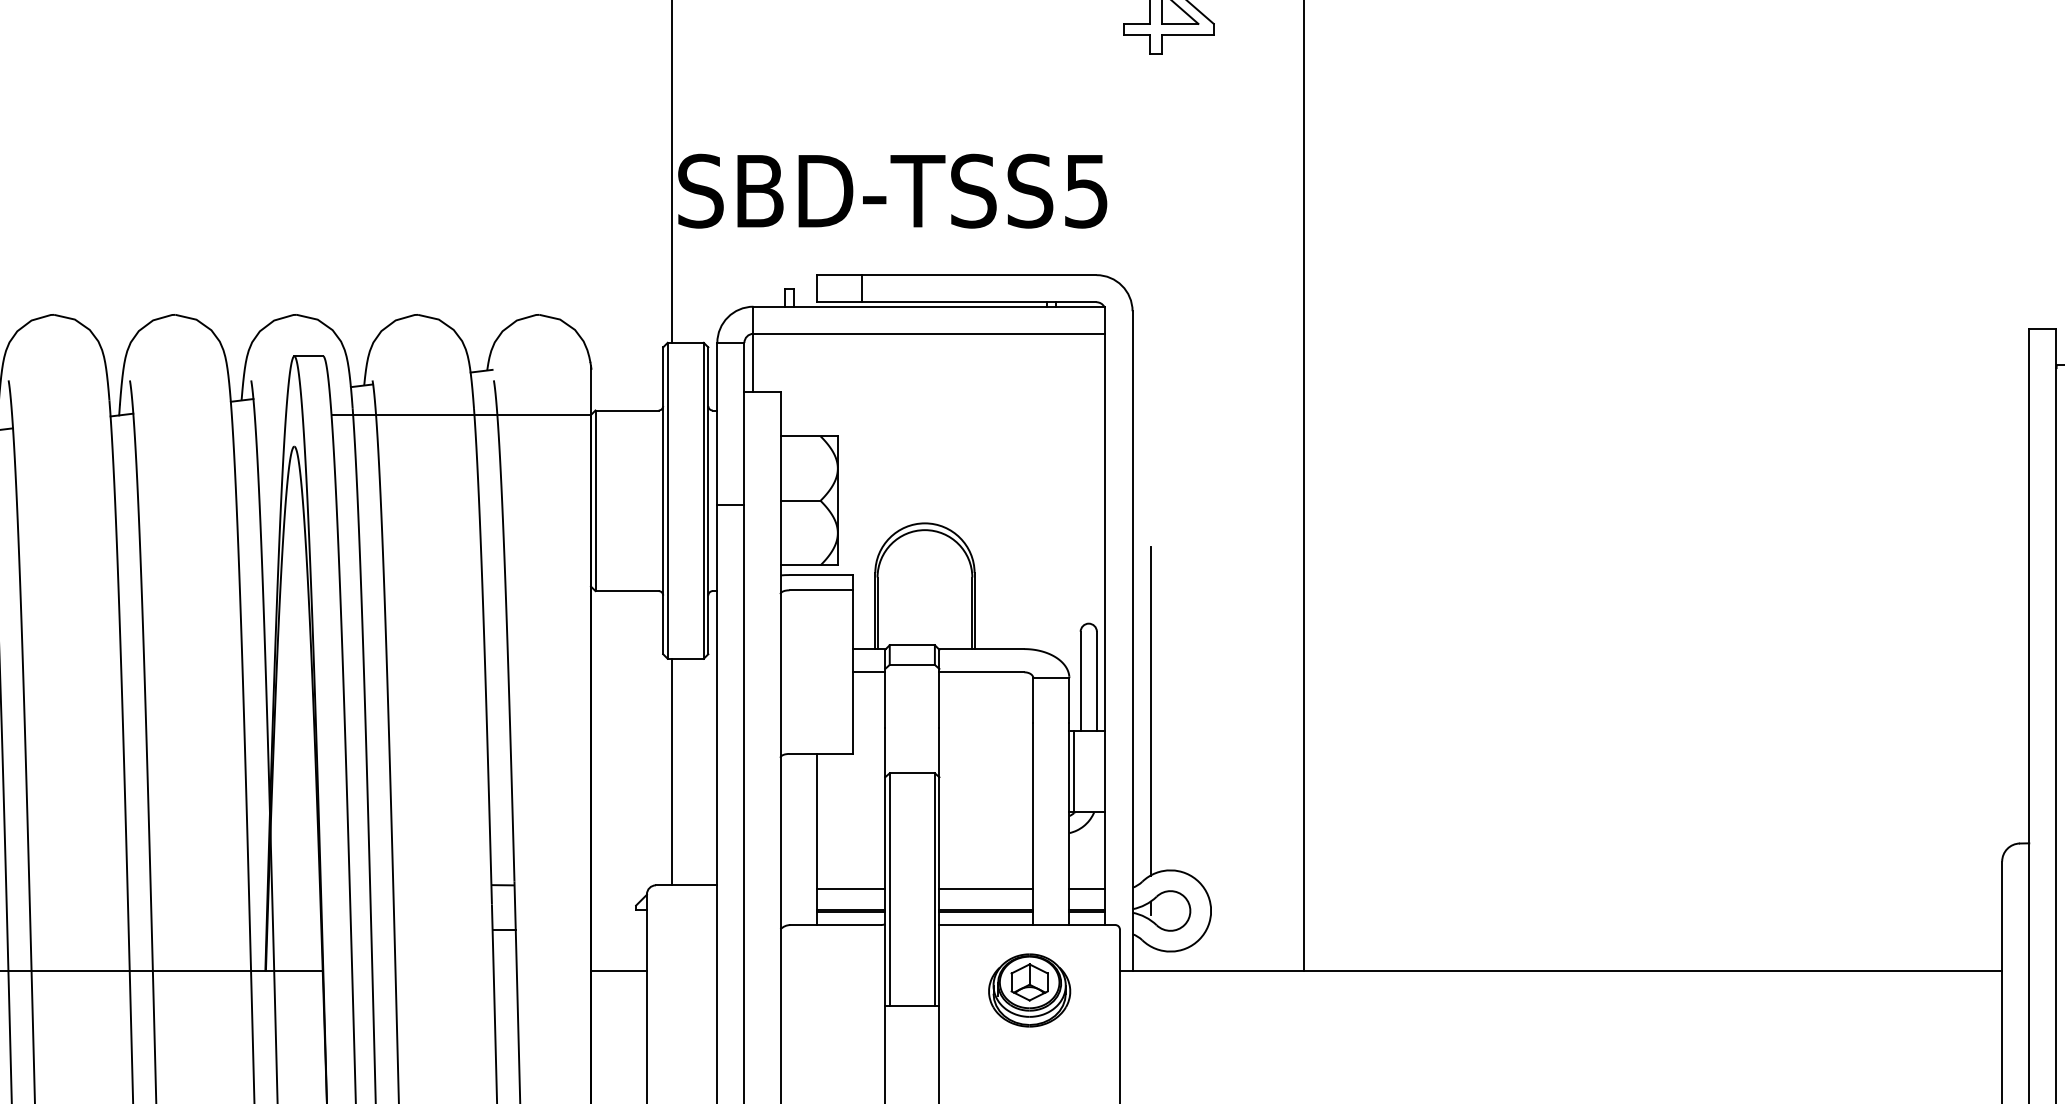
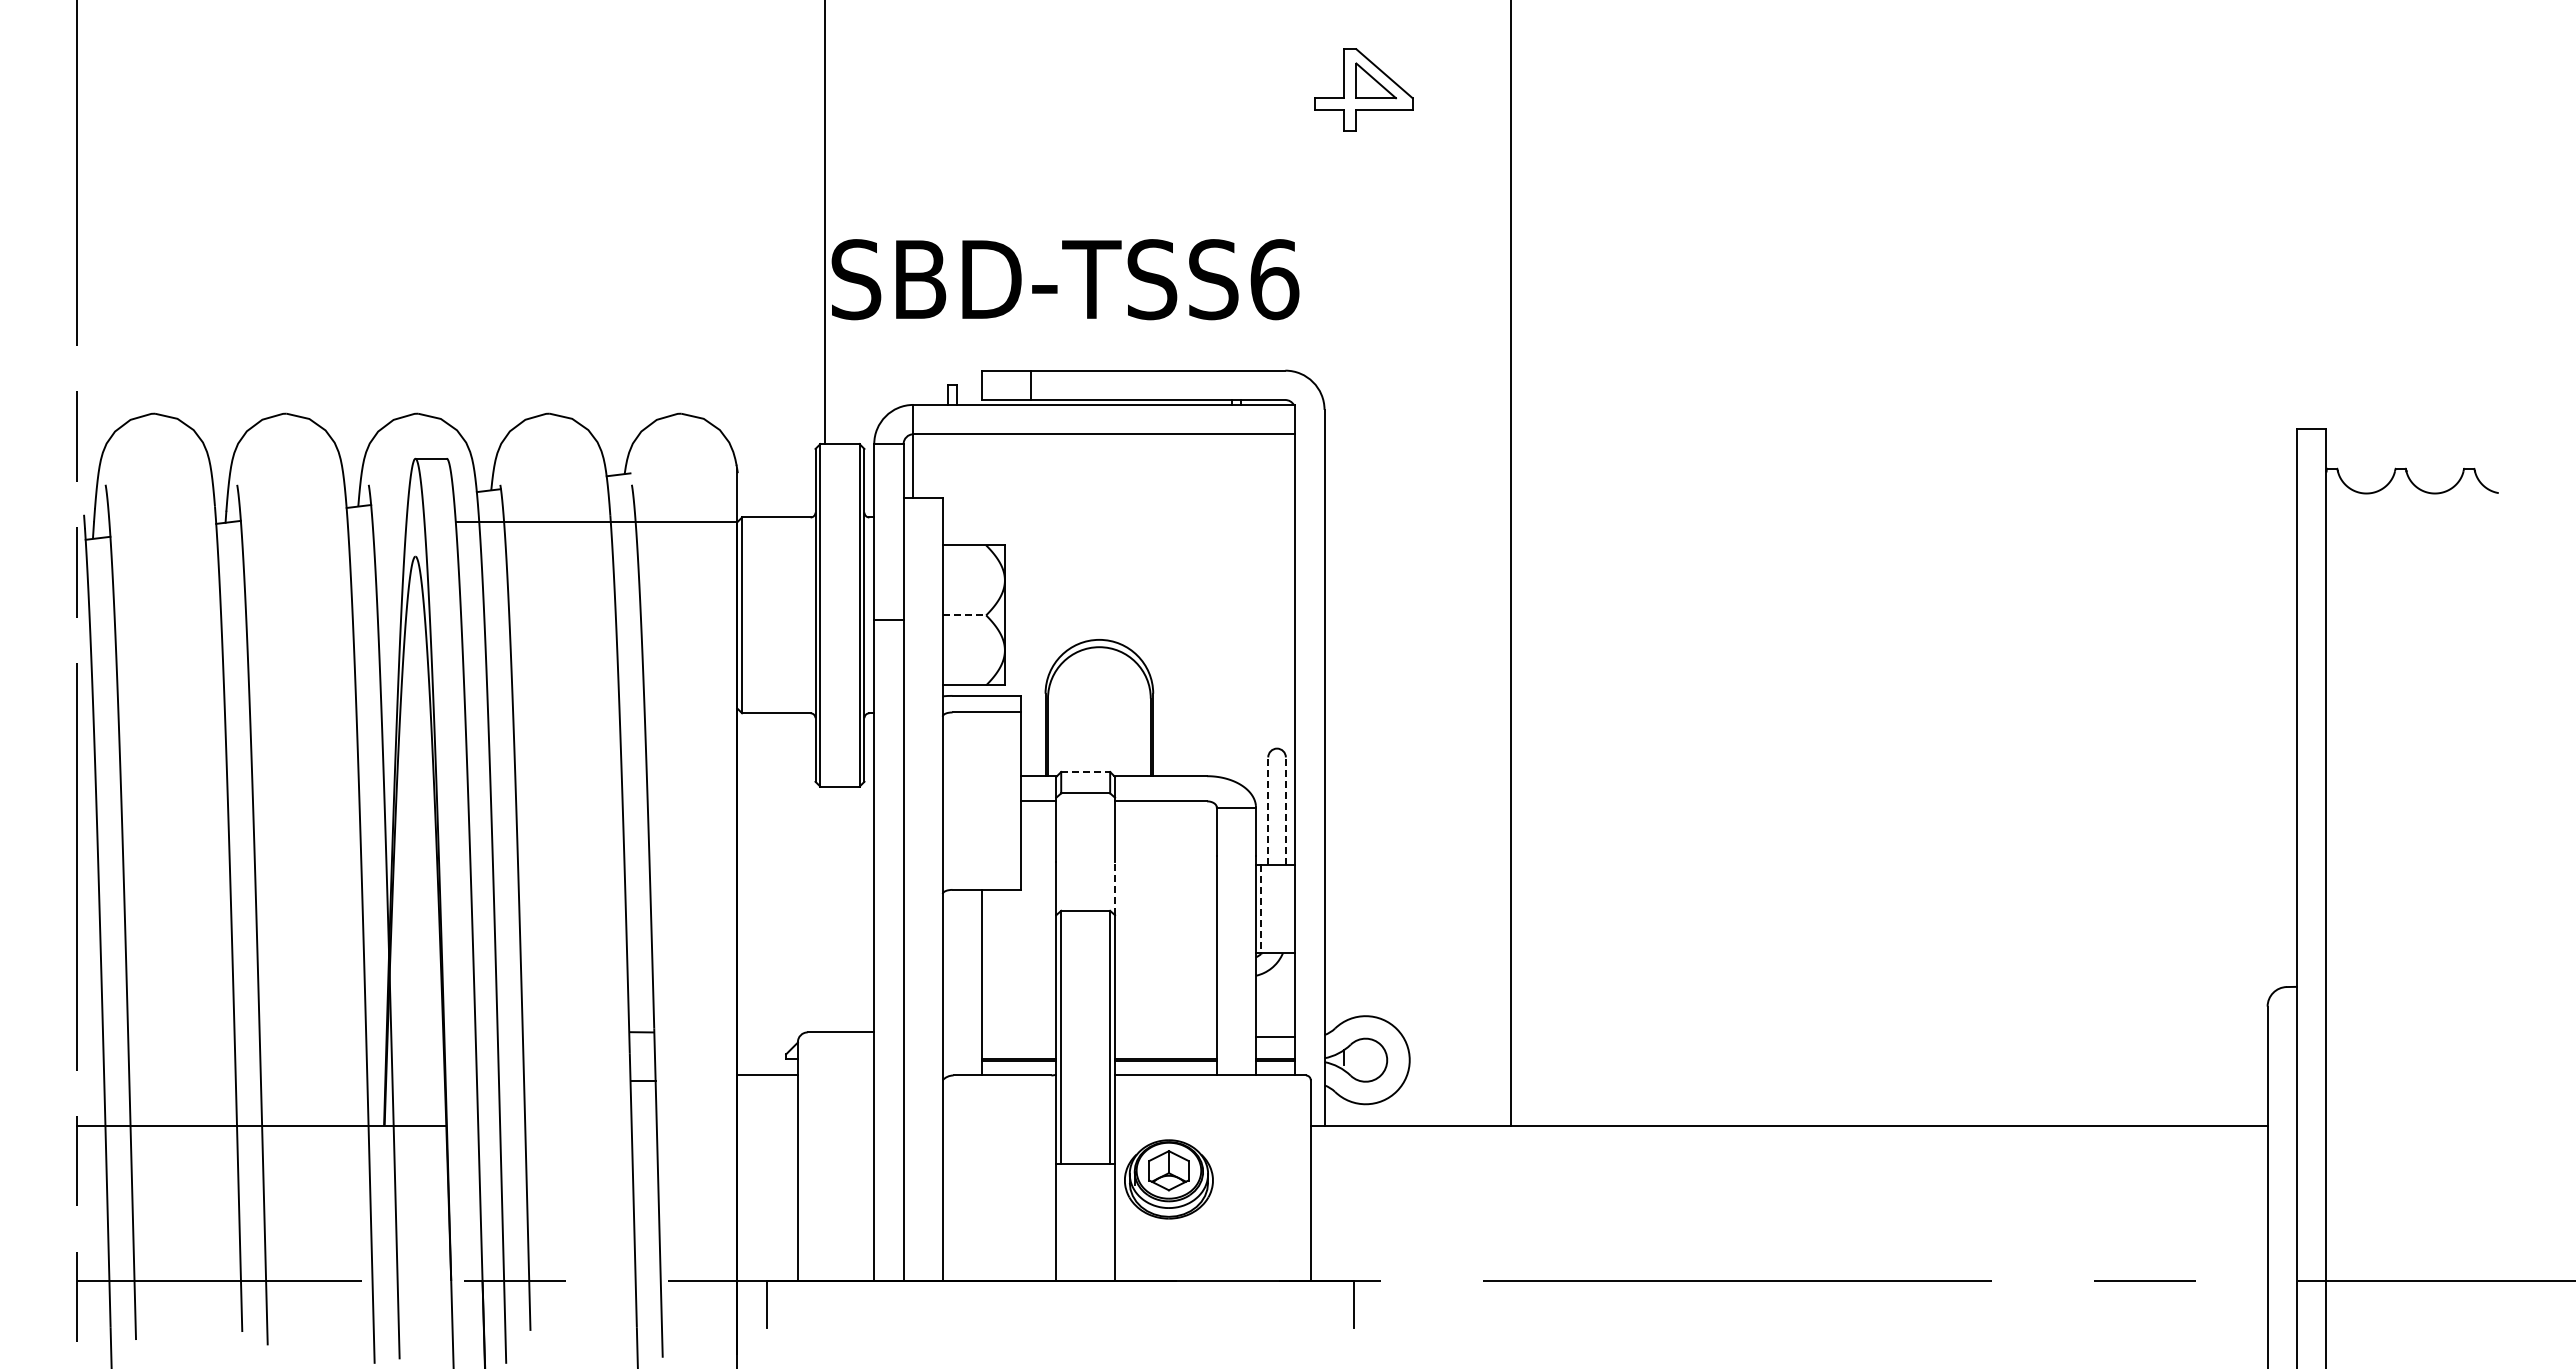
text: (1086, 191) -> (1274, 279), SBD-TSS5 -> SBD-TSS6
line: (800, 500) -> (964, 615), solid -> dashed
line: (913, 645) -> (1086, 772), solid -> dashed
line: (1080, 681) -> (1268, 811), solid -> dashed
line: (1096, 681) -> (1285, 811), solid -> dashed
line: (1150, 711) -> (1344, 843), removed
line: (939, 752) -> (1115, 888), solid -> dashed
line: (672, 772) -> (825, 909), removed
line: (1073, 772) -> (1260, 909), solid -> dashed
line: (850, 889) -> (1018, 1036), removed
line: (985, 889) -> (1165, 1036), removed
line: (618, 971) -> (767, 1074), moved
part: (1029, 990) -> (1168, 1179), moved

